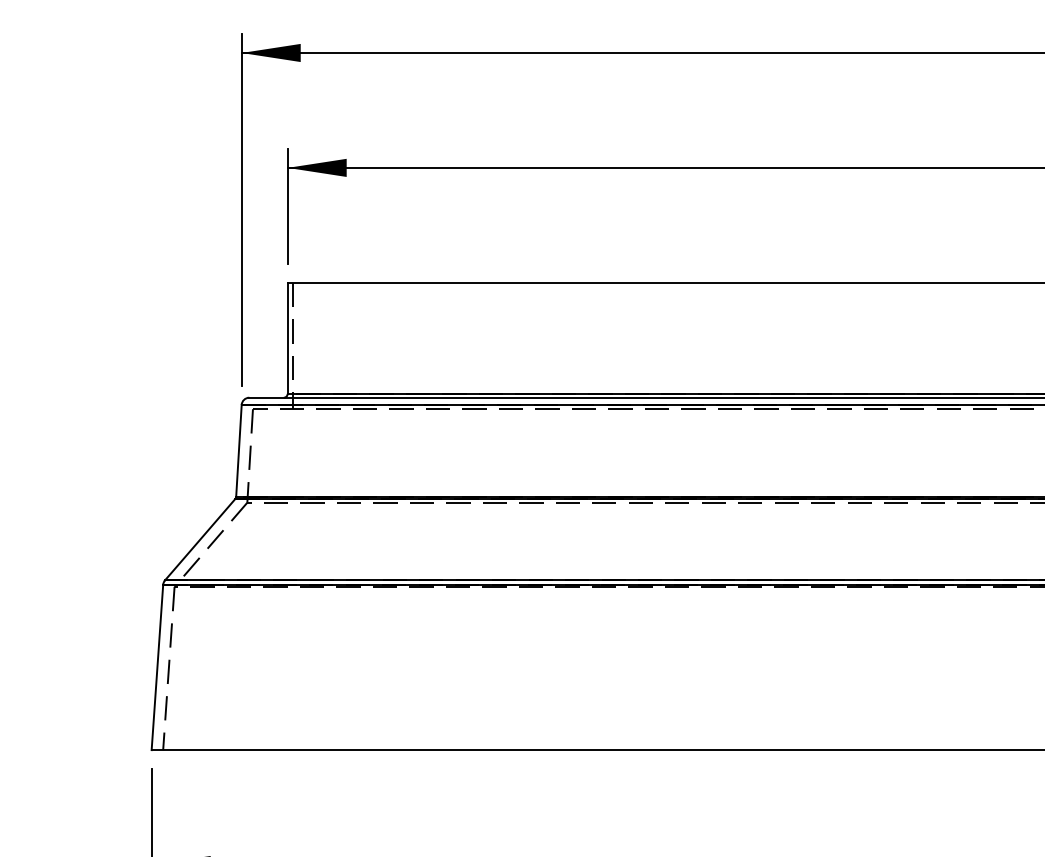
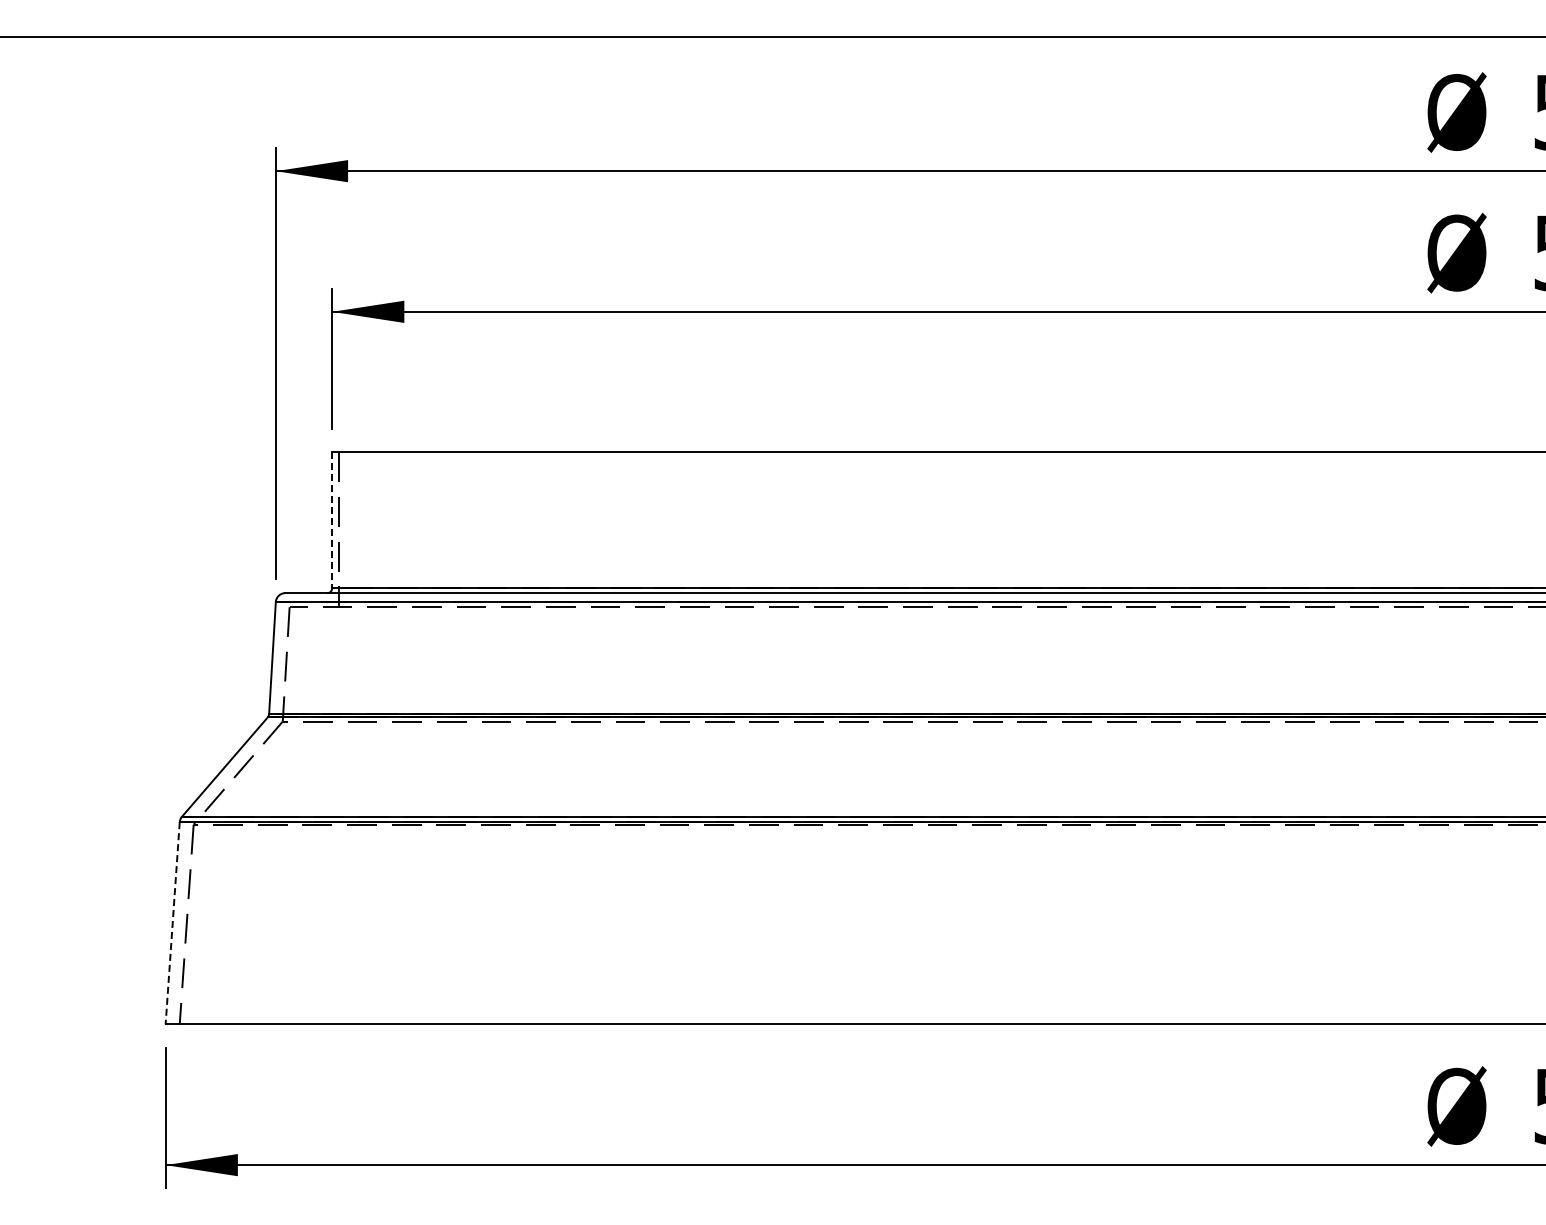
line: (287, 338) -> (332, 520), solid -> dashed
line: (157, 667) -> (172, 923), solid -> dashed

